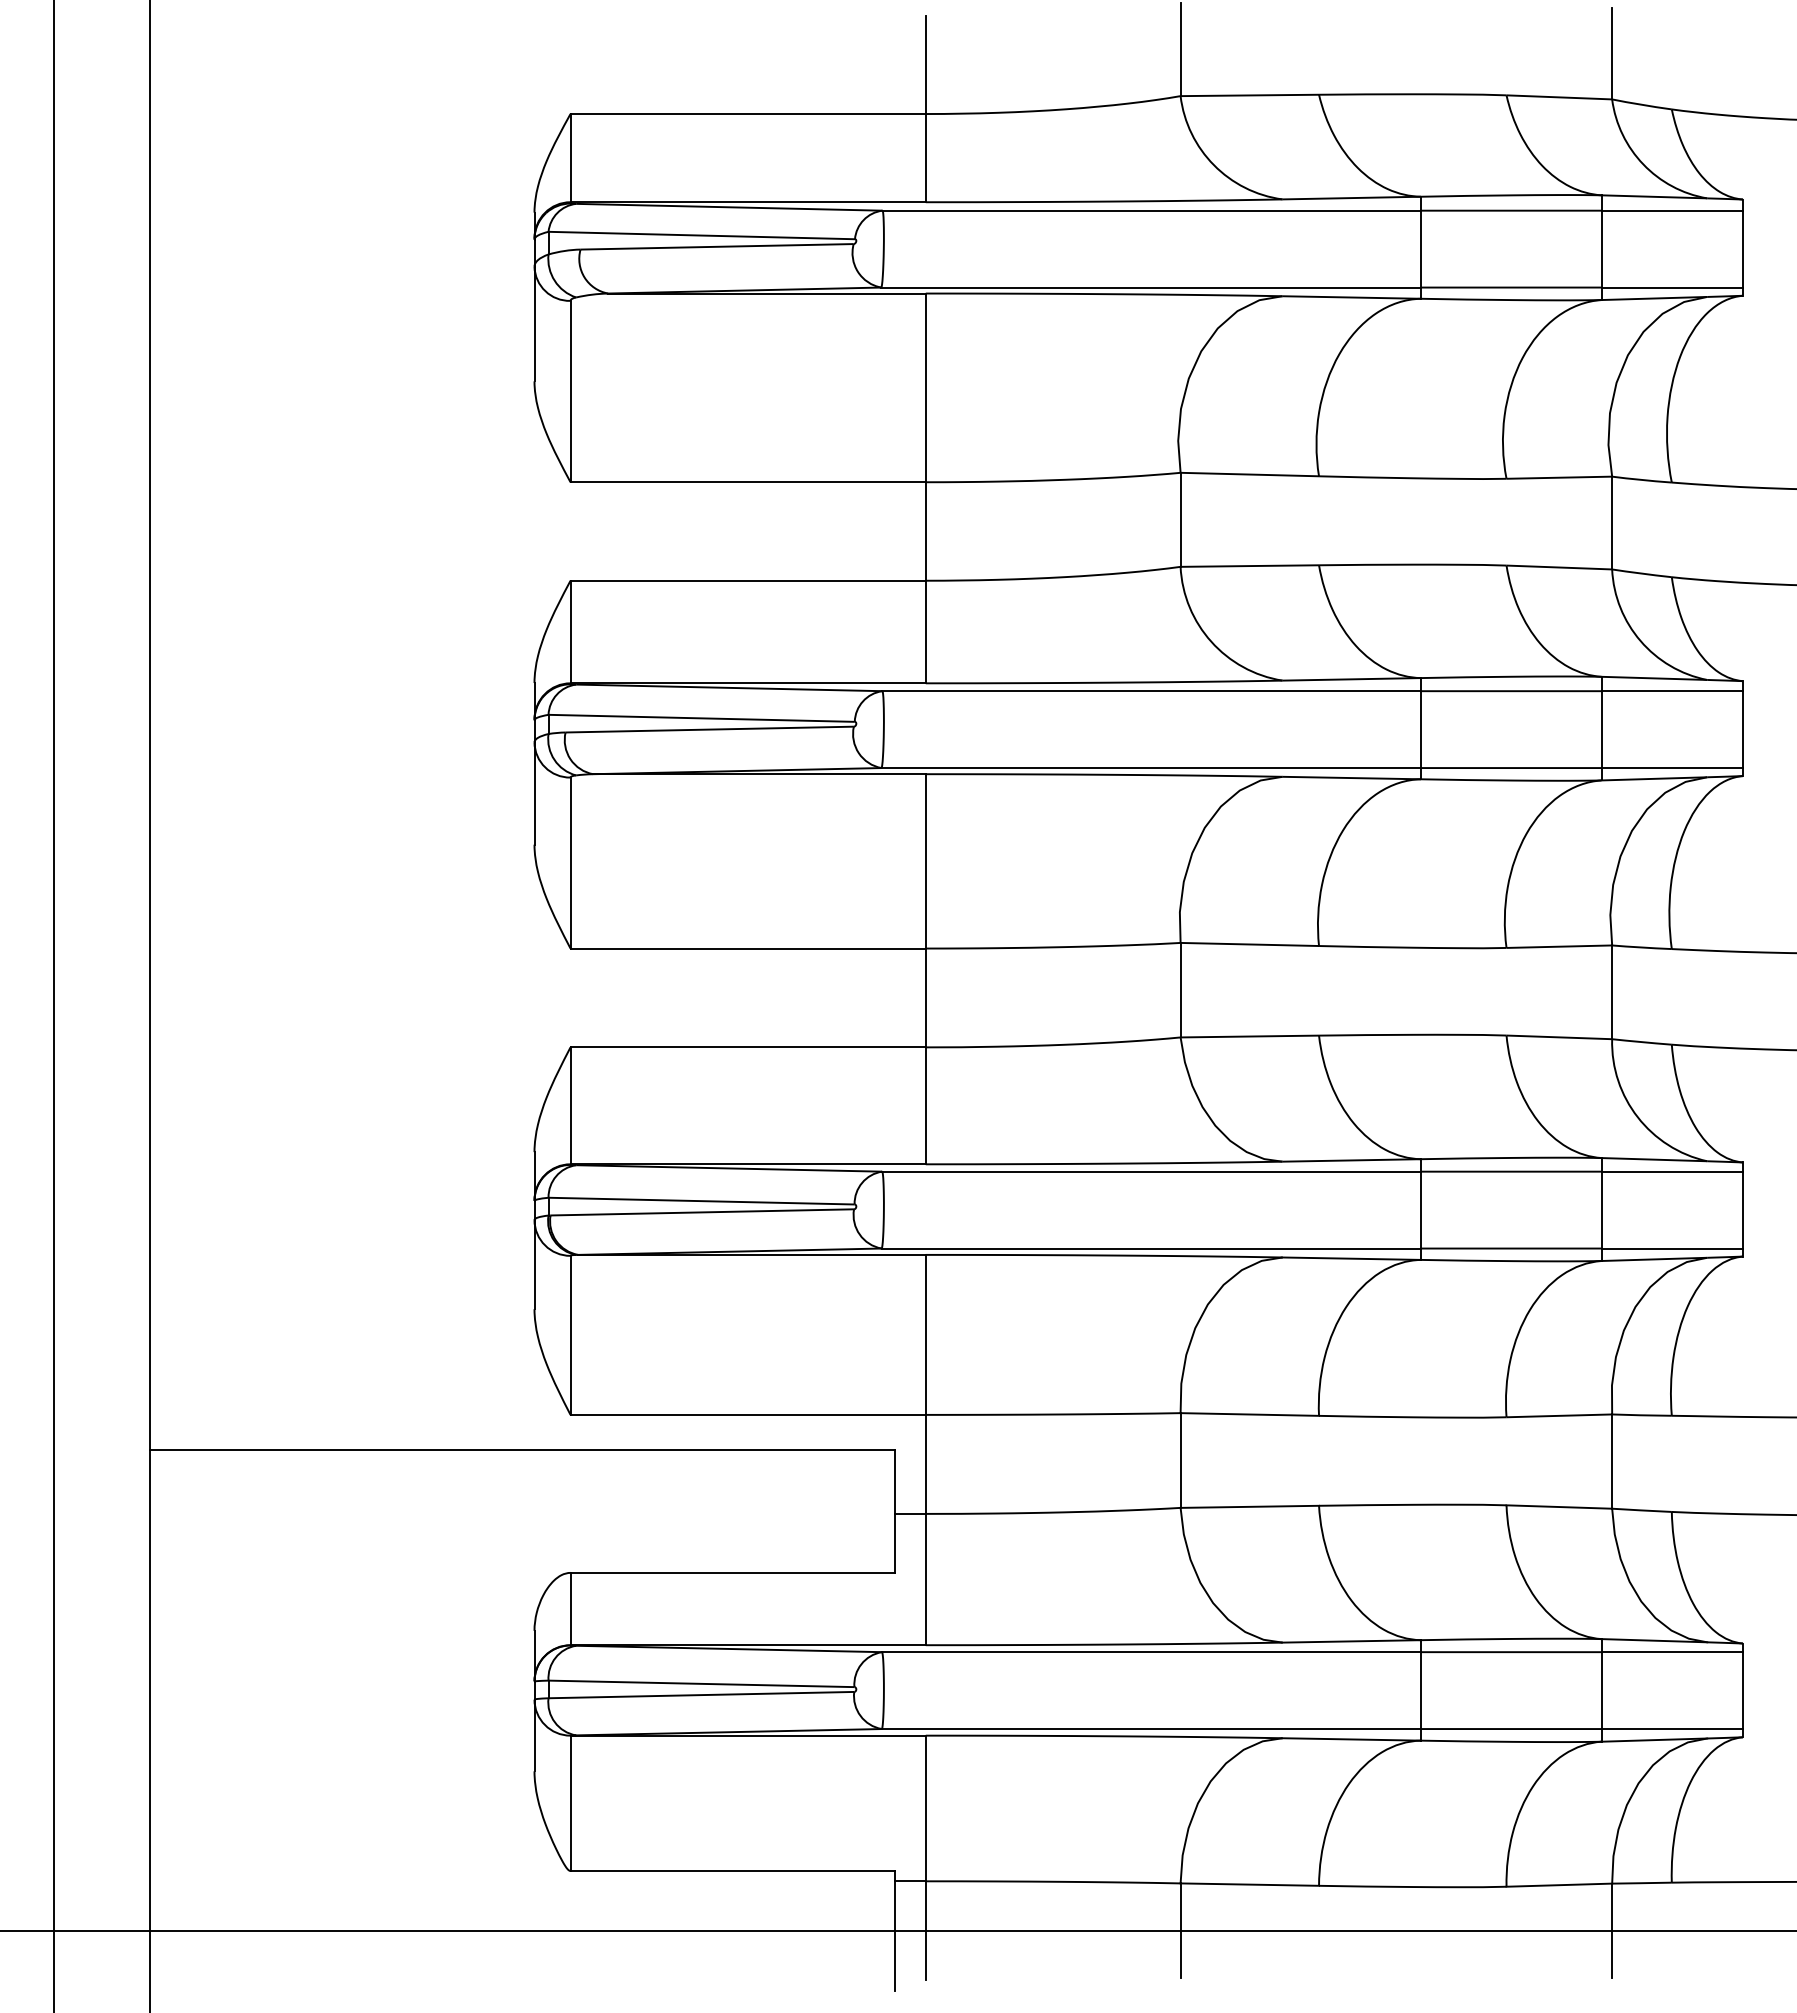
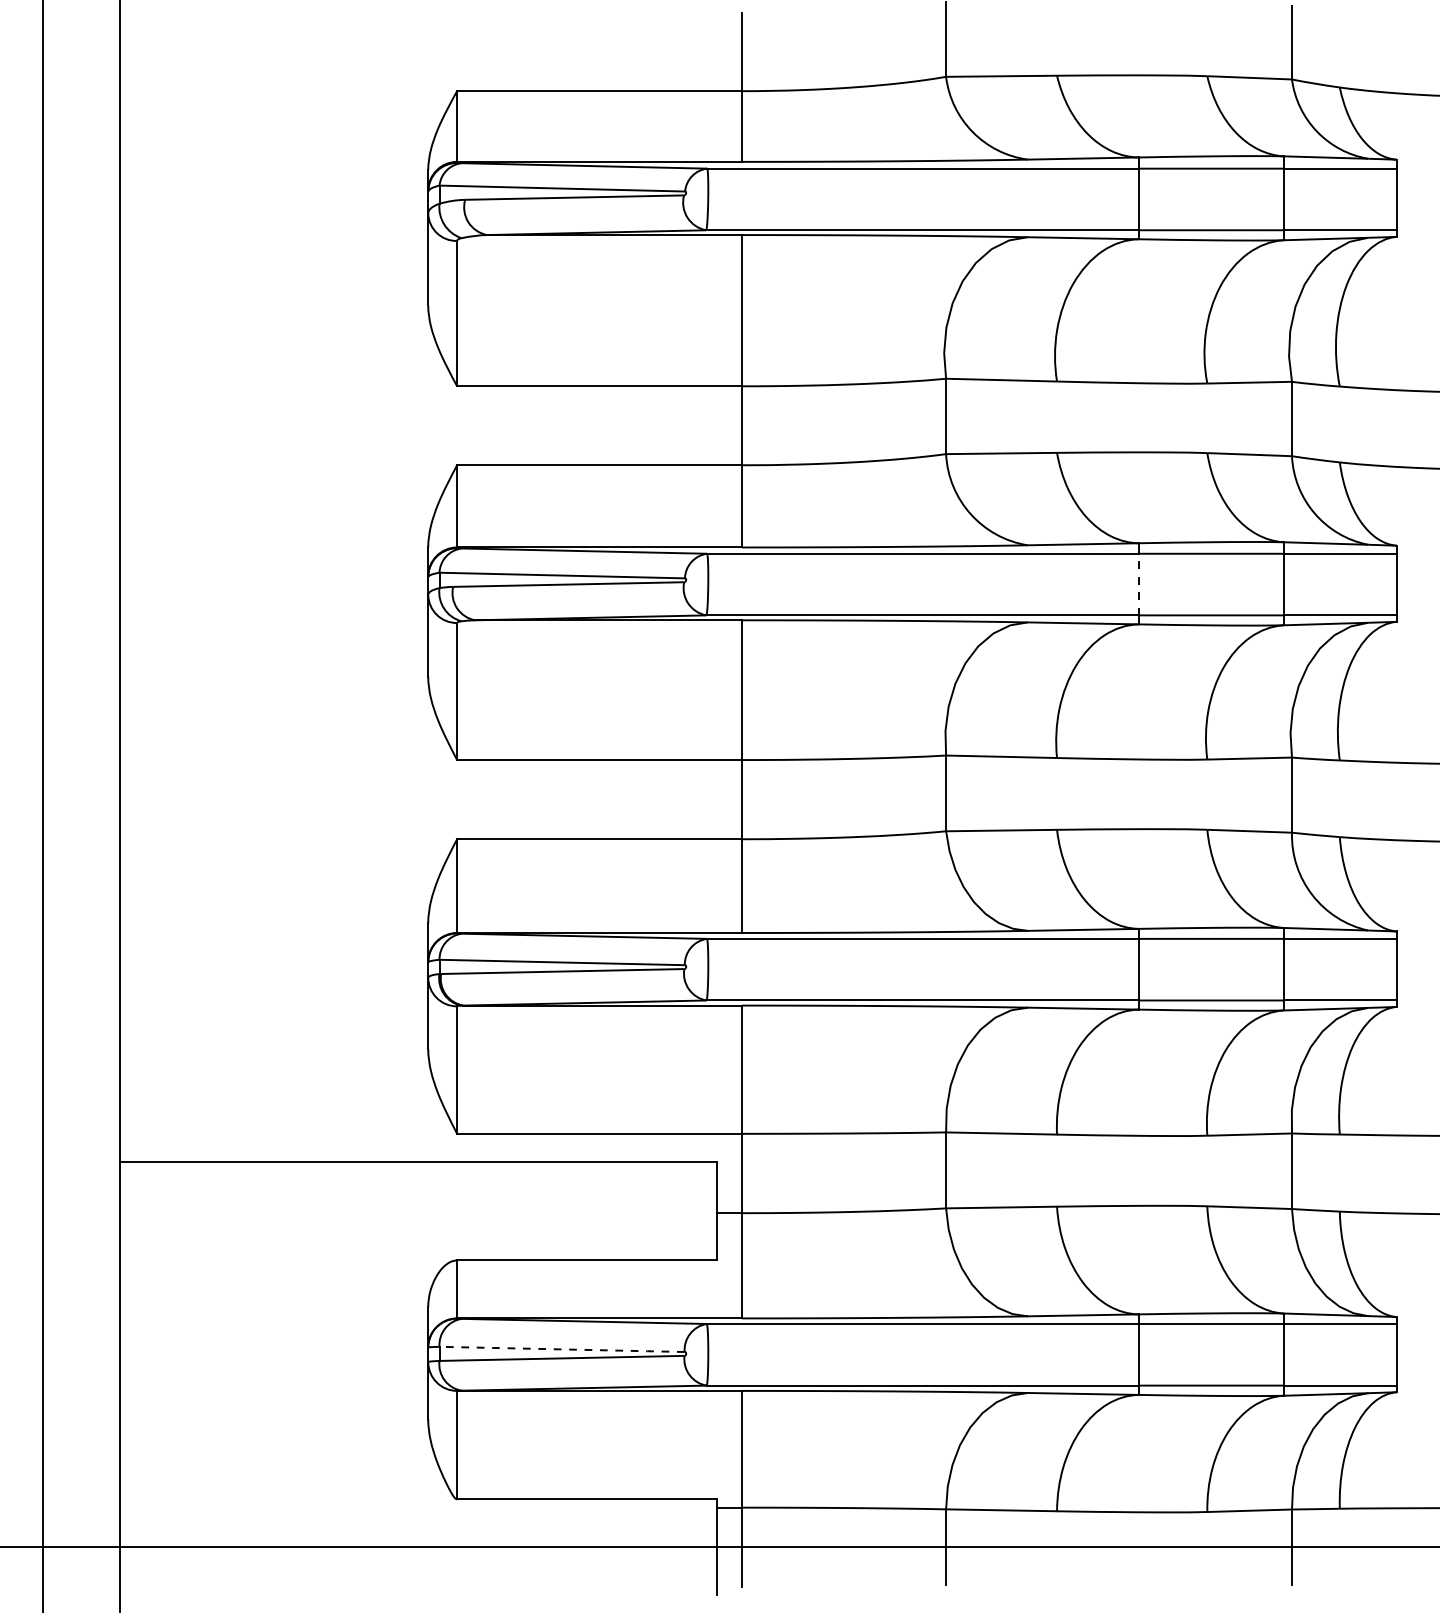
line: (1420, 729) -> (1138, 584), solid -> dashed
line: (701, 1683) -> (562, 1349), solid -> dashed

